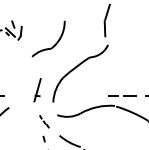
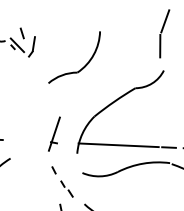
line: (80, 95) -> (118, 145), added
part: (44, 121) -> (62, 181), size x1.67

